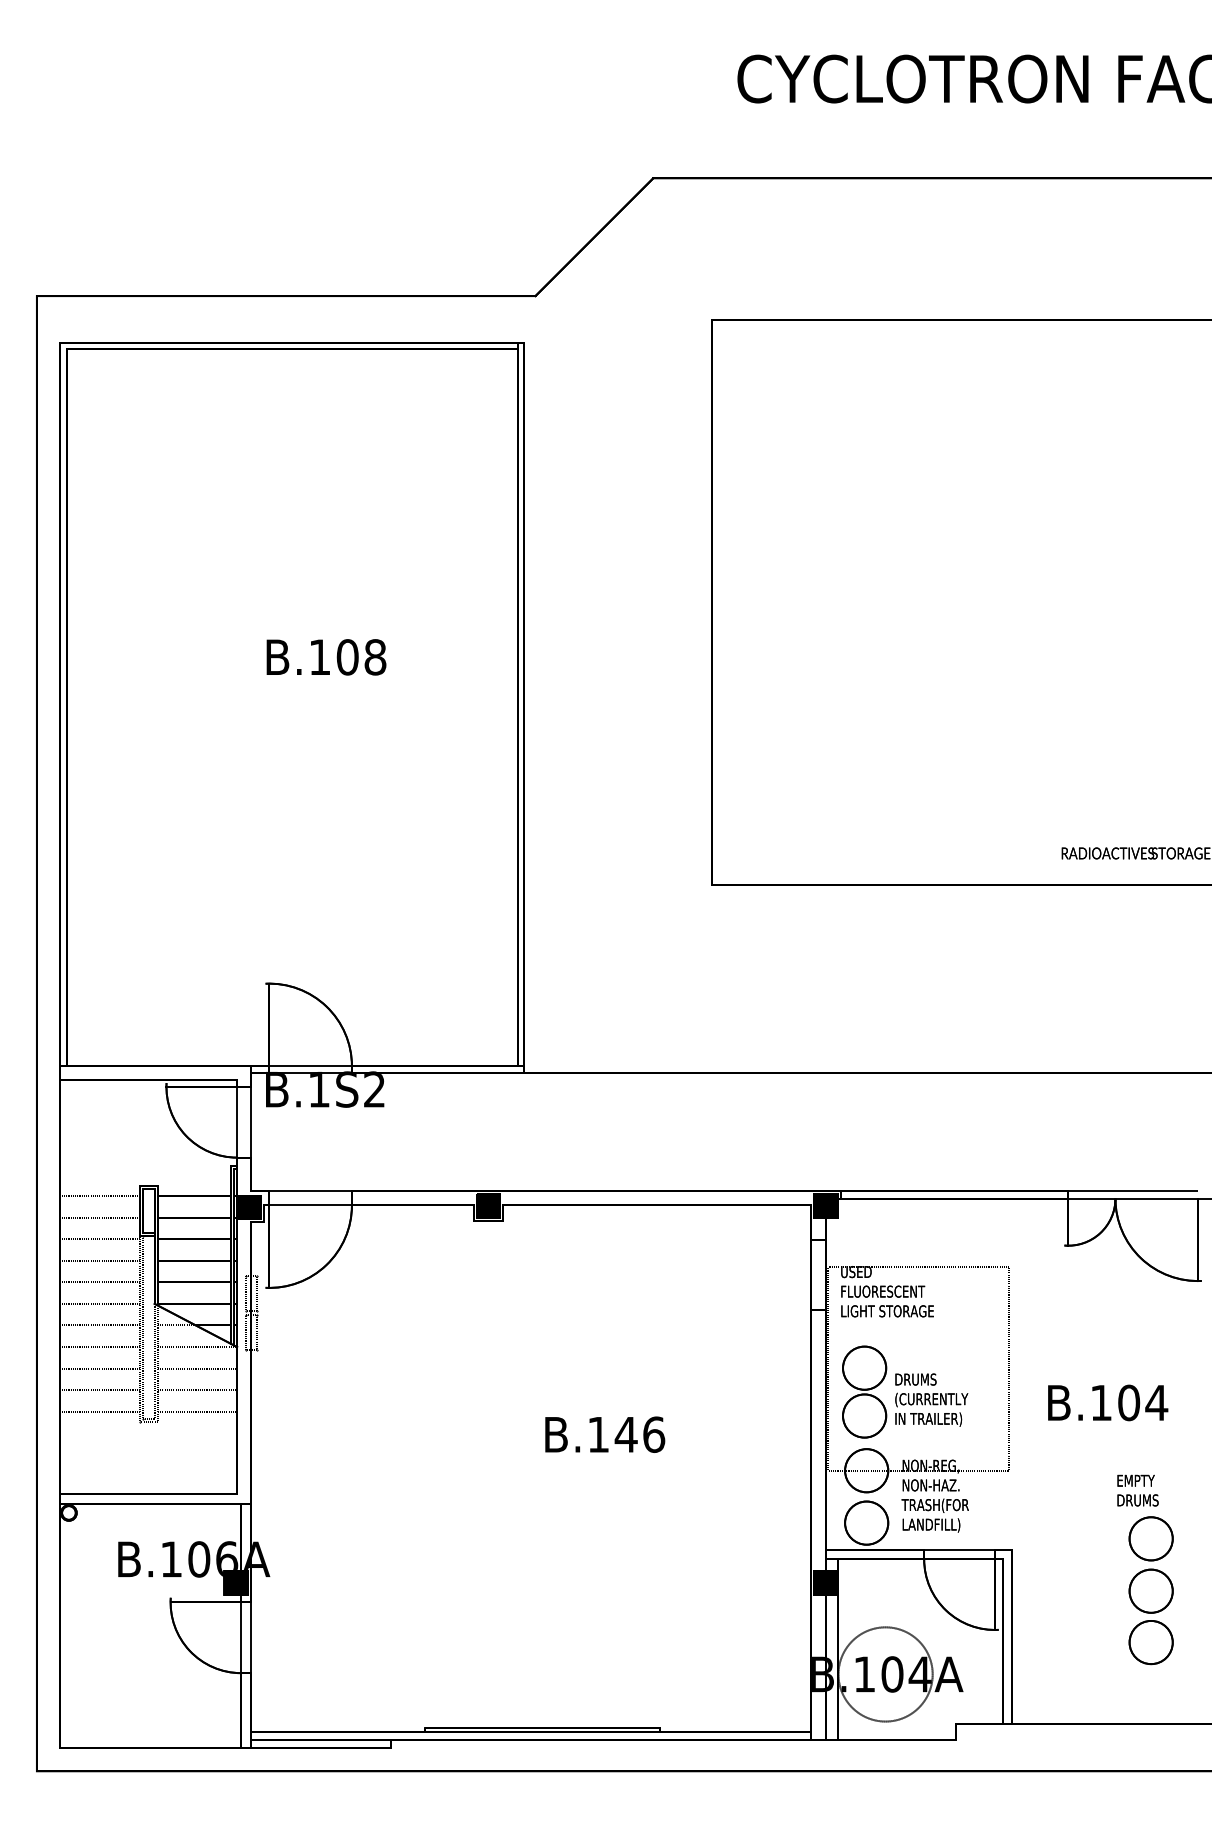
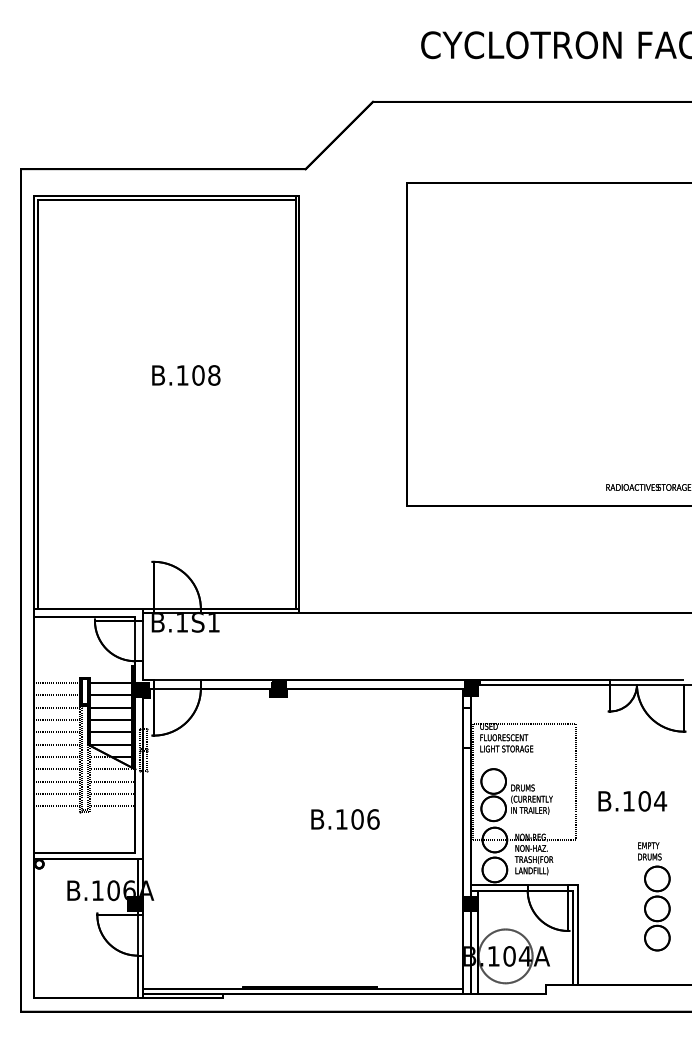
text: (374, 1091) -> (213, 623), B.1S2 -> B.1S1
text: (626, 1434) -> (357, 819), B.146 -> B.106

